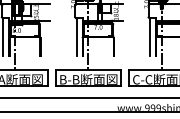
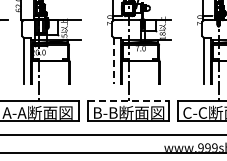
line: (76, 37) -> (114, 60), solid -> dashed
line: (89, 69) -> (129, 100), solid -> dashed

